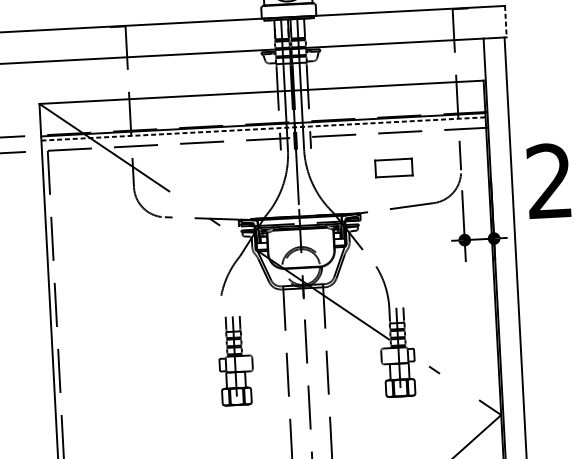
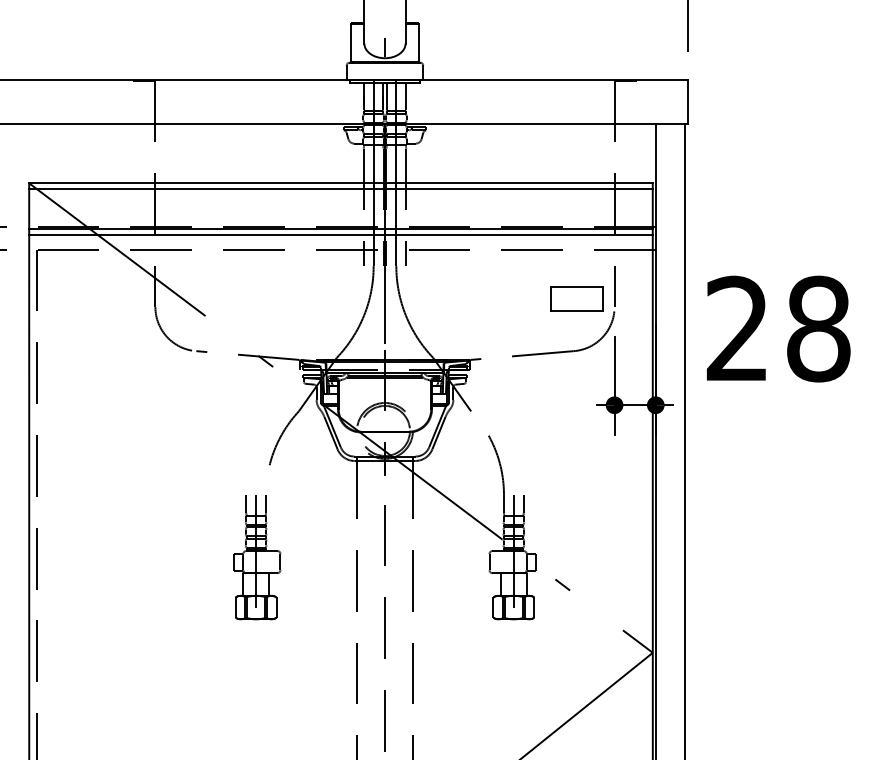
line: (506, 21) -> (688, 102), dashed -> solid
line: (261, 96) -> (340, 189), added
line: (263, 128) -> (340, 234), dashed -> solid
part: (393, 167) -> (576, 298), moved
part: (236, 360) -> (257, 557), moved

